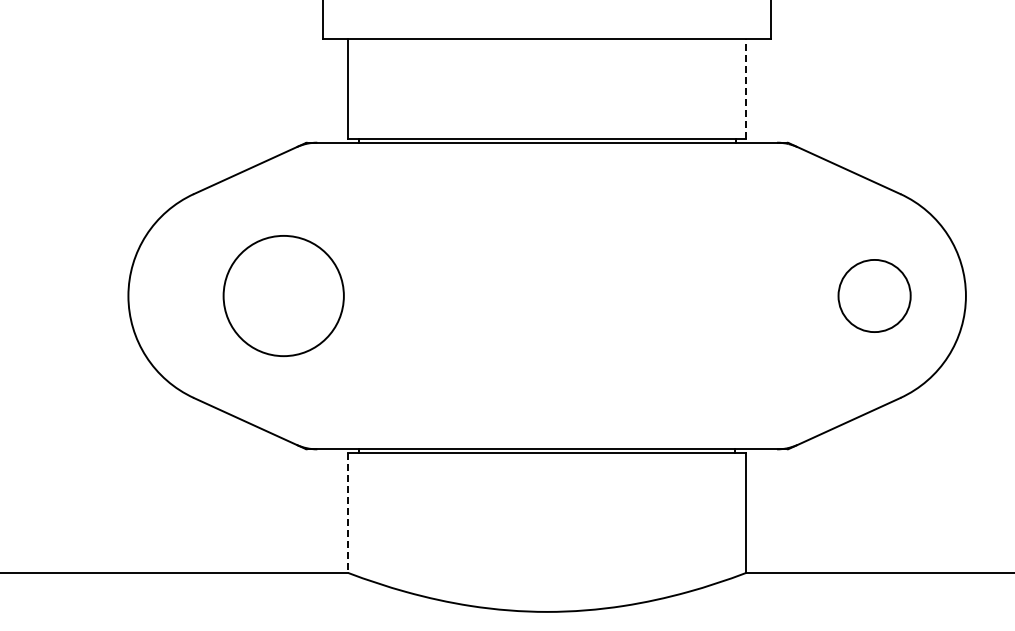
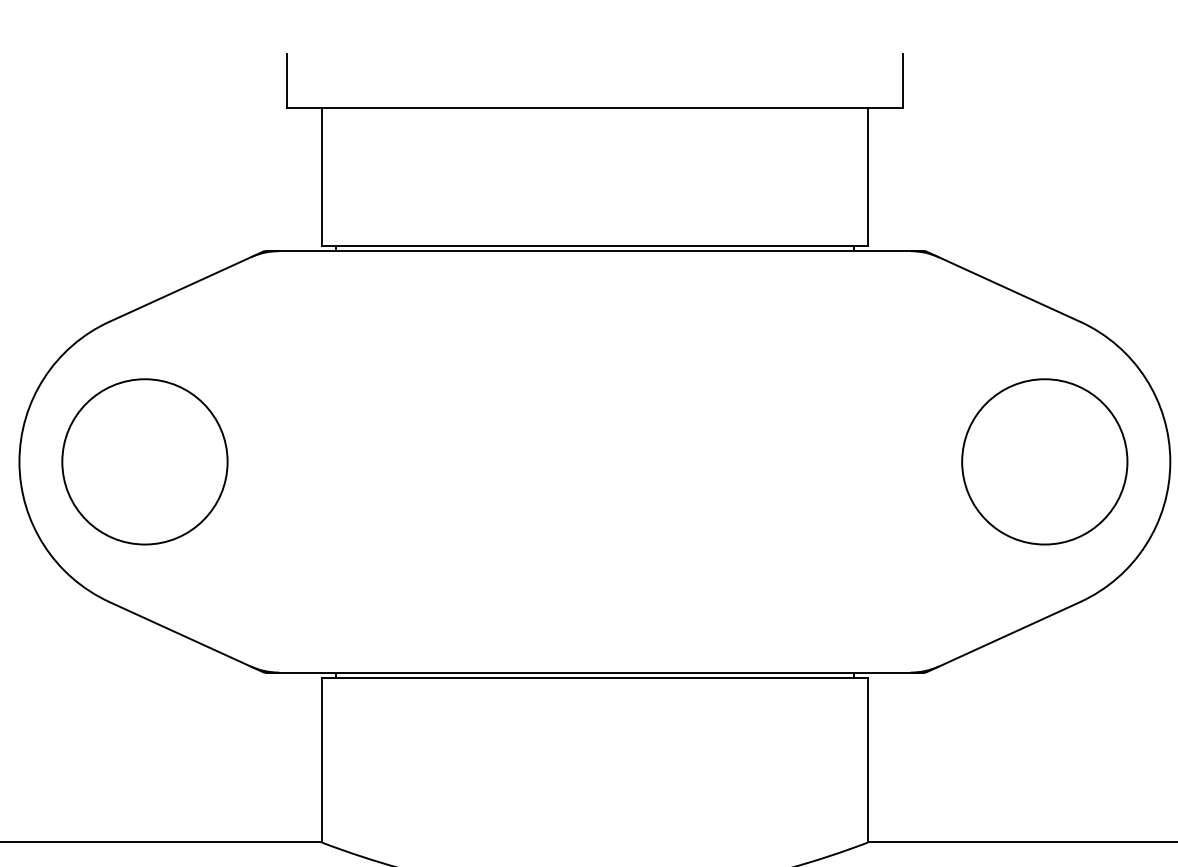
line: (746, 88) -> (868, 176), dashed -> solid
circle: (874, 295) -> (1044, 461), size x1.67
circle: (283, 296) -> (144, 462), moved
line: (348, 513) -> (321, 760), dashed -> solid

